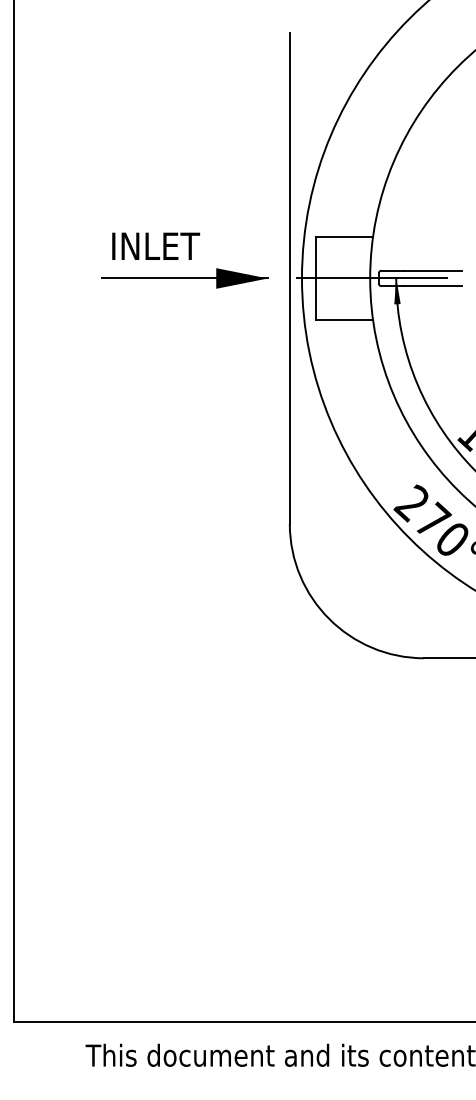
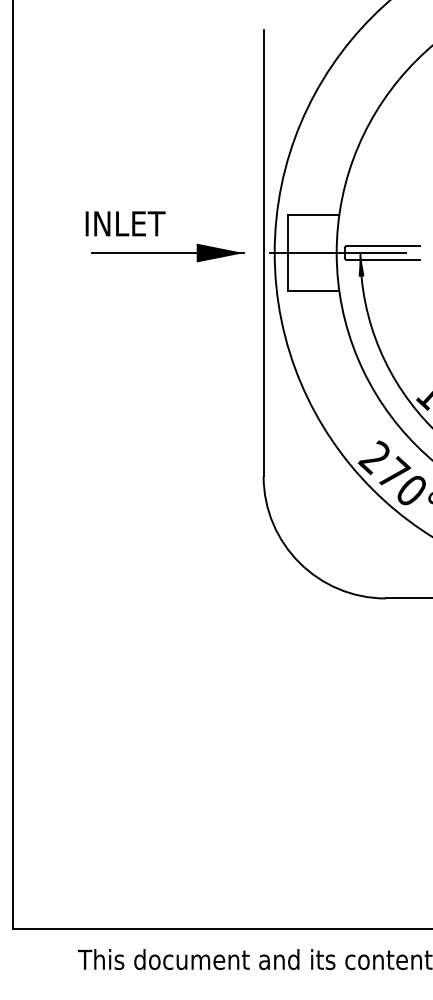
text: (156, 245) -> (126, 223), moved

